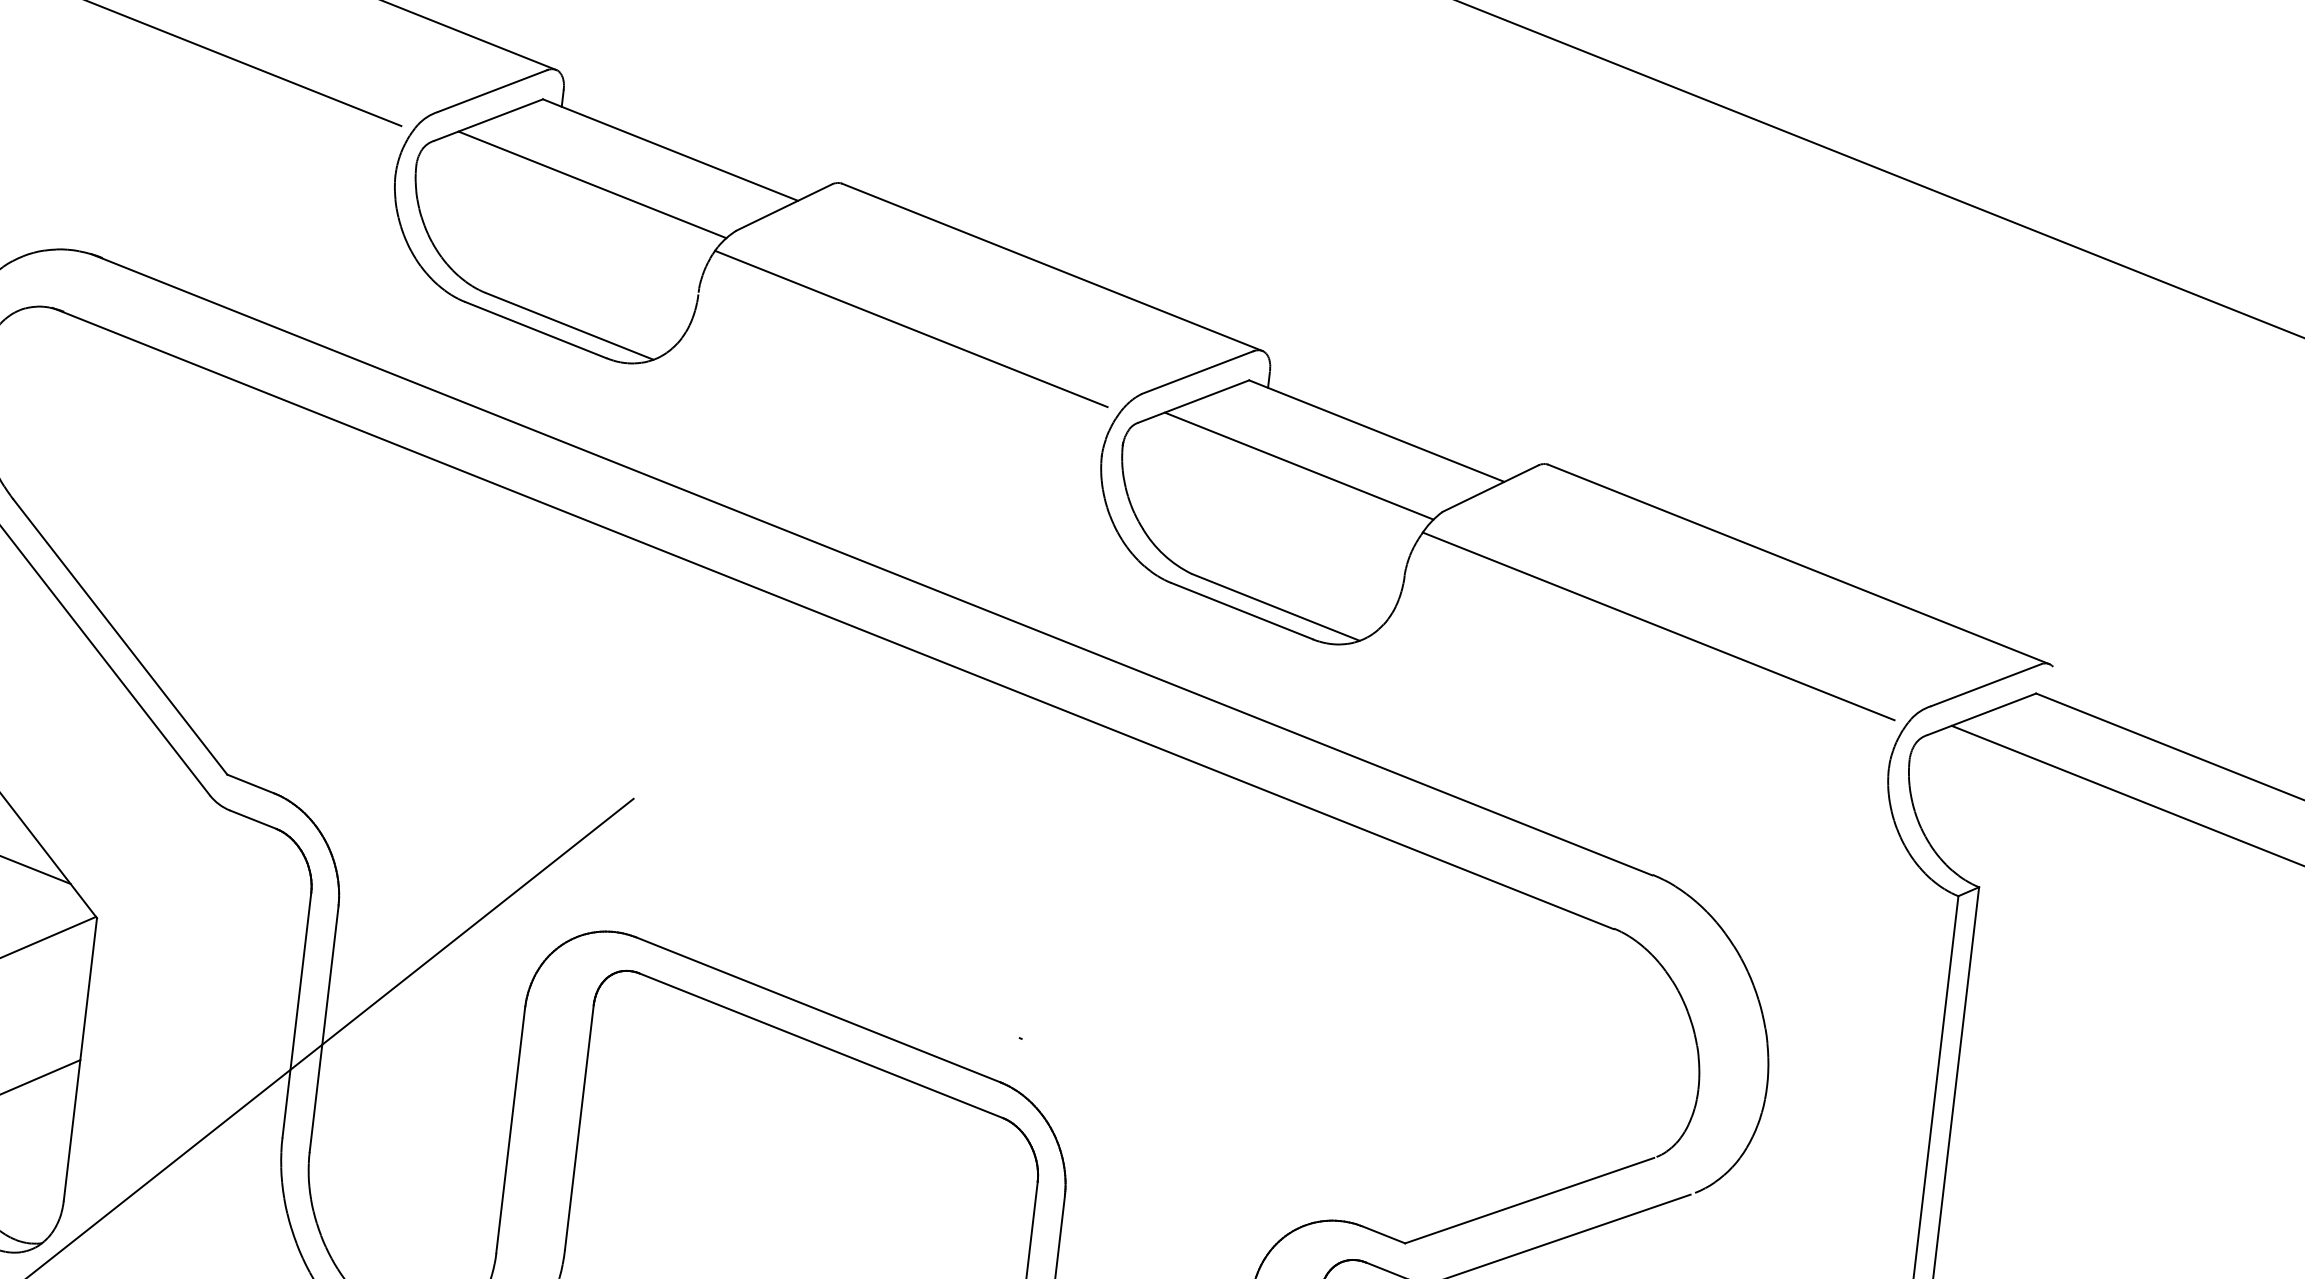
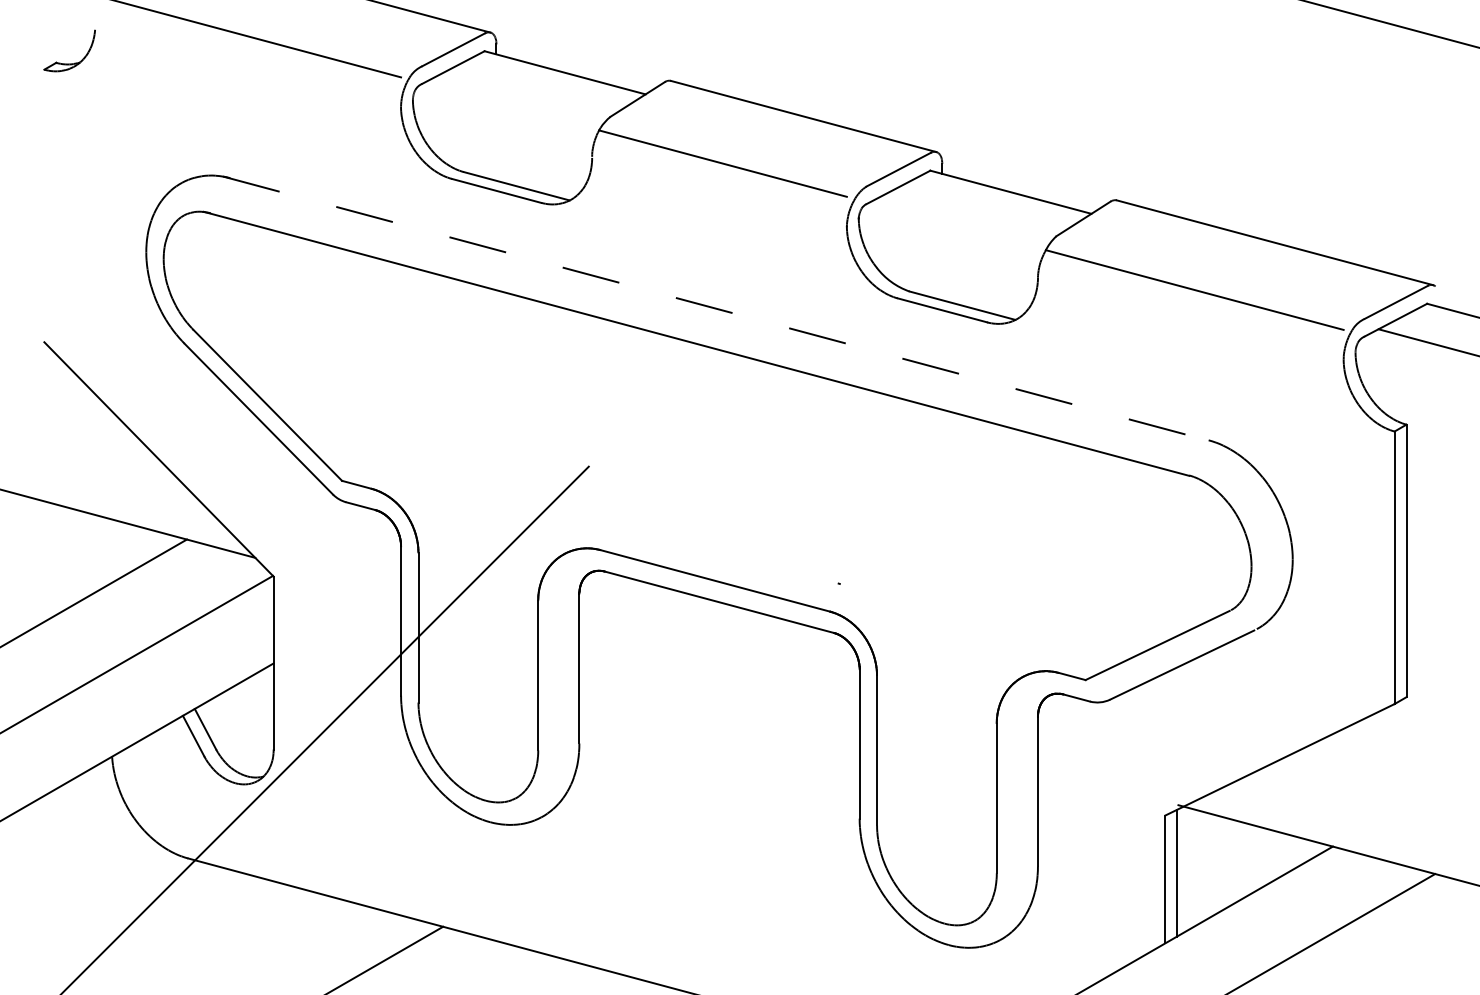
line: (592, 183) -> (520, 98), removed
line: (1299, 465) -> (966, 218), removed
line: (872, 564) -> (716, 308), solid -> dashed

